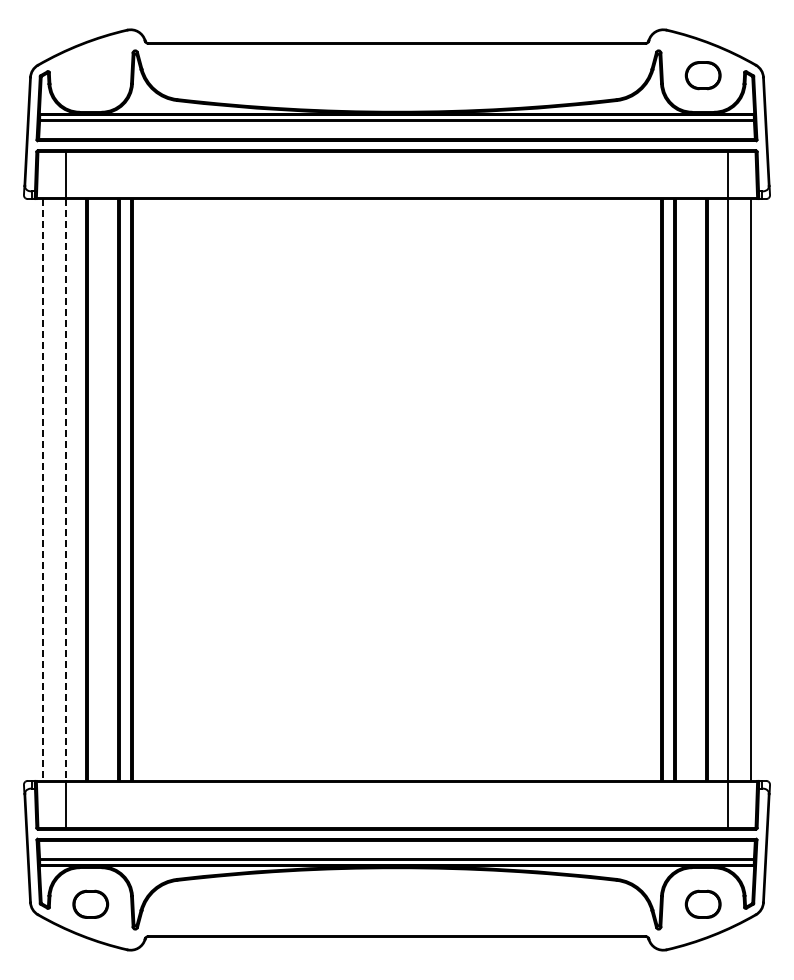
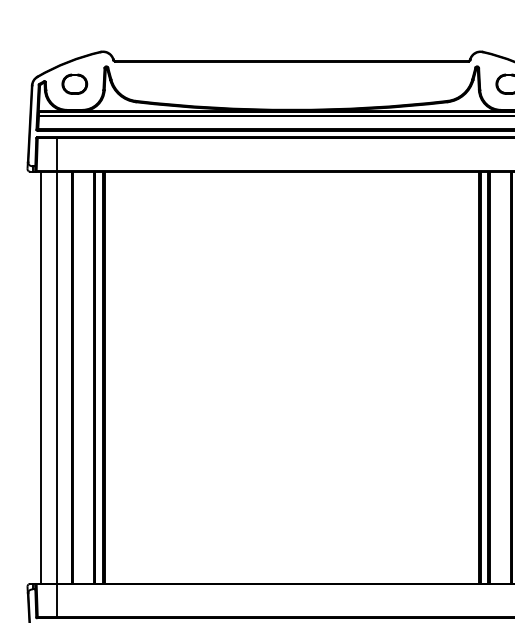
part: (90, 75) -> (74, 84), added
line: (42, 490) -> (40, 378), dashed -> solid
line: (65, 490) -> (56, 378), dashed -> solid

